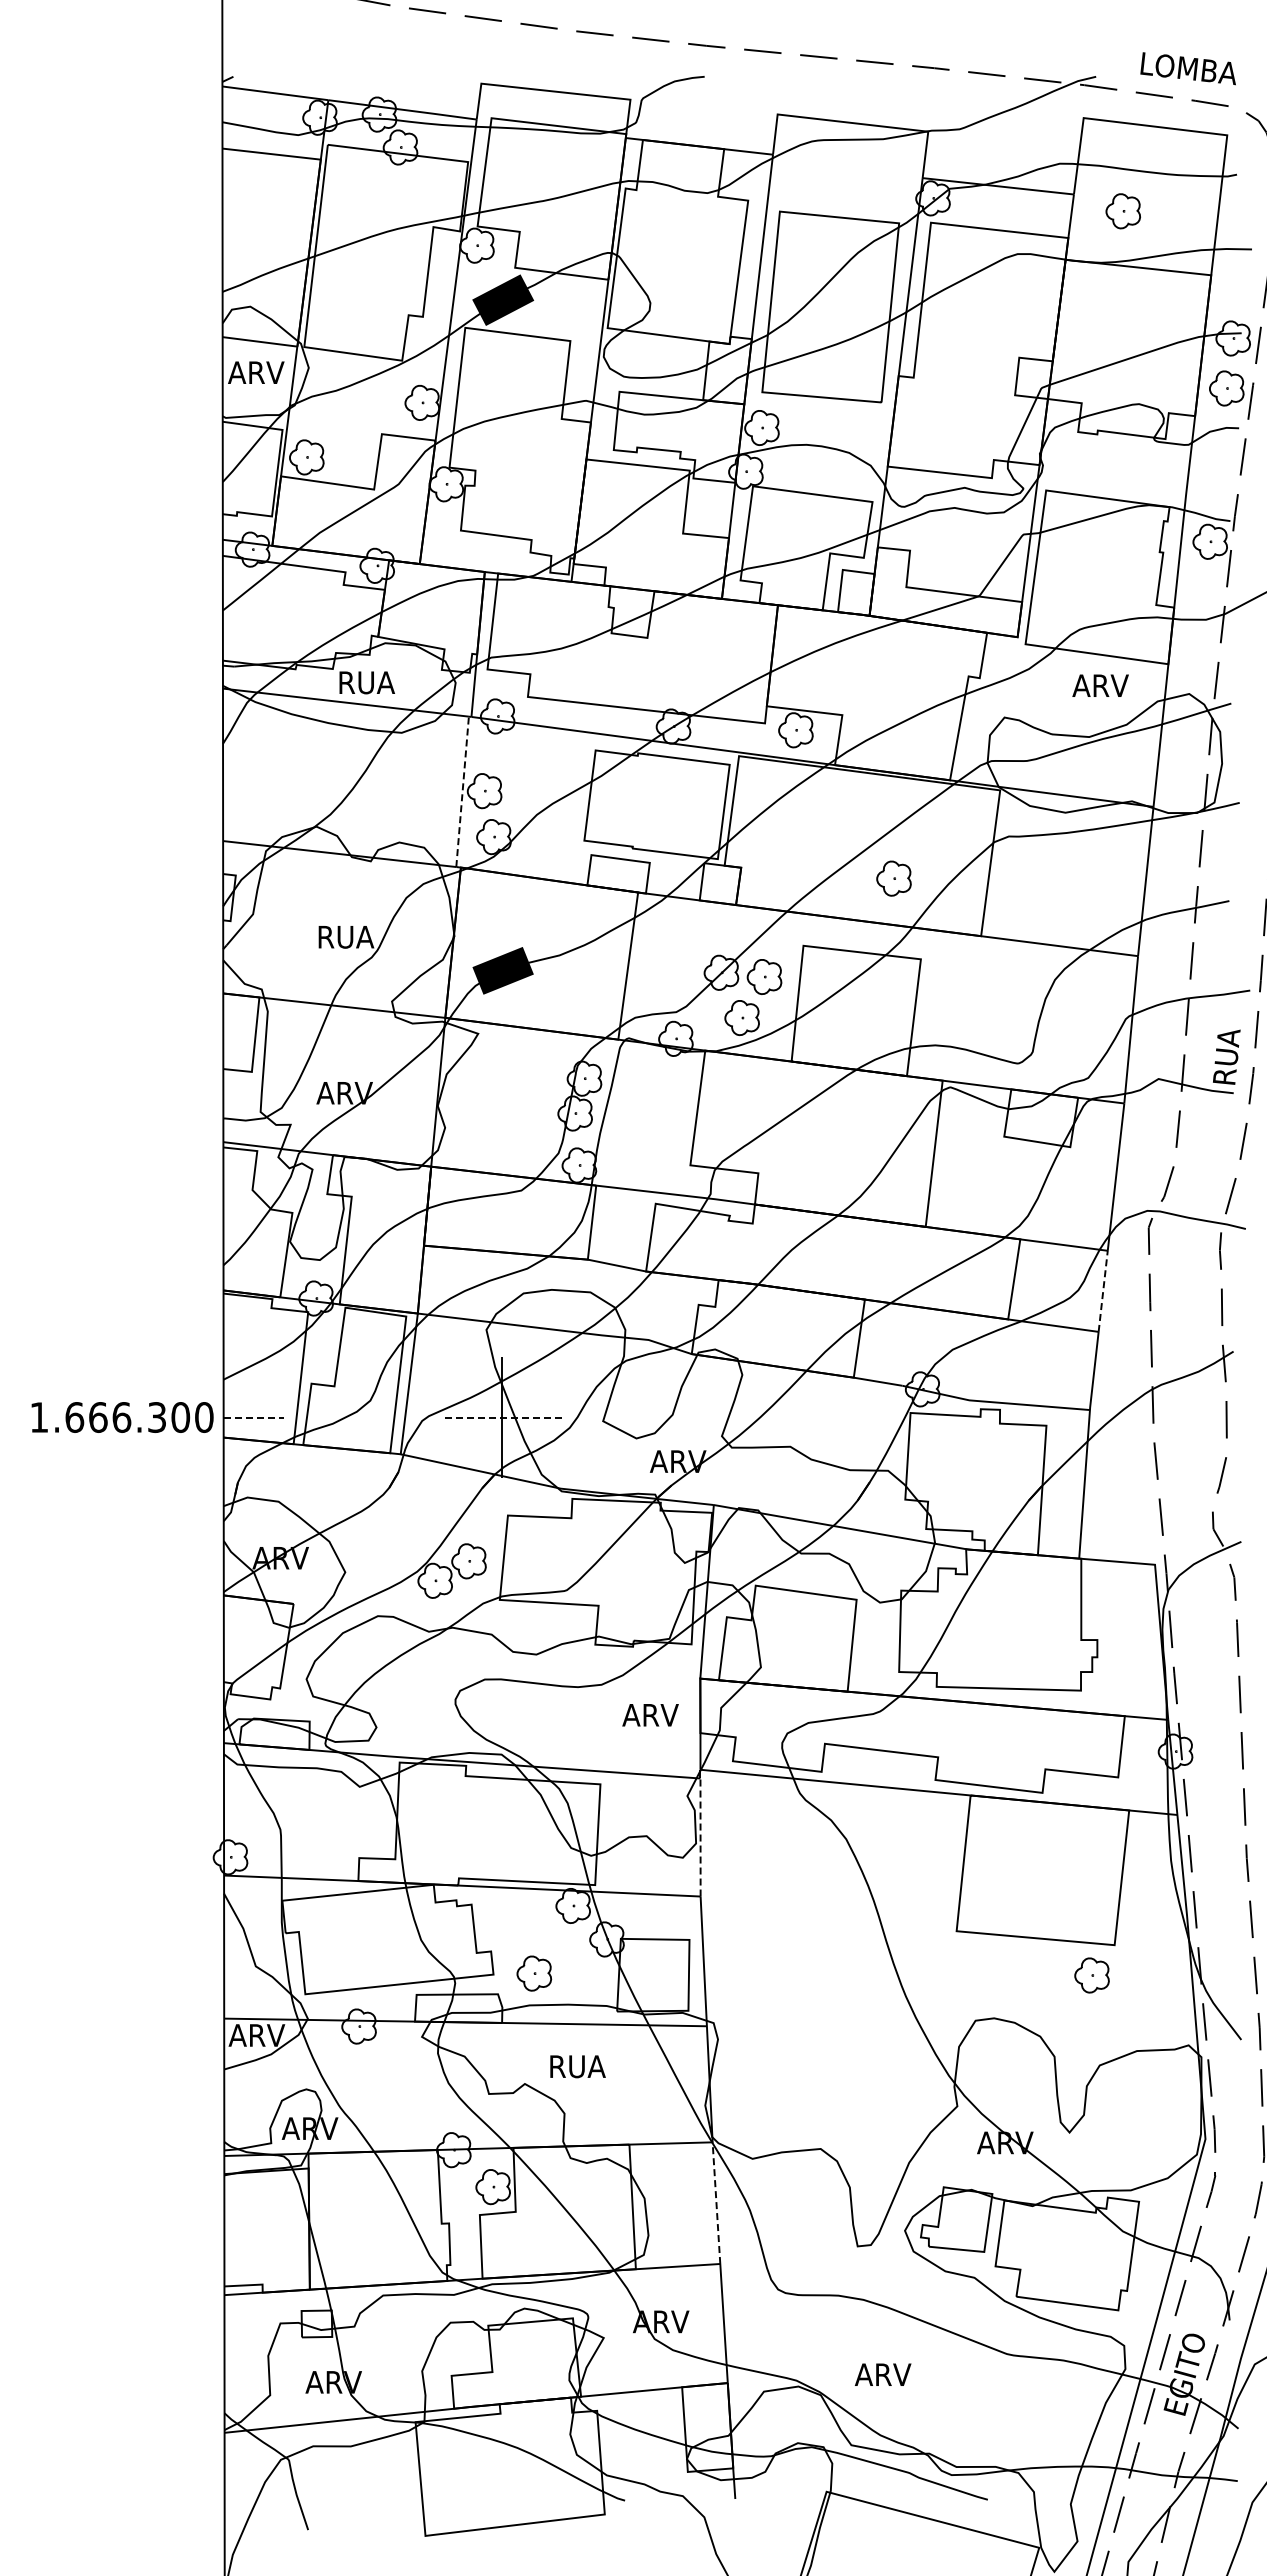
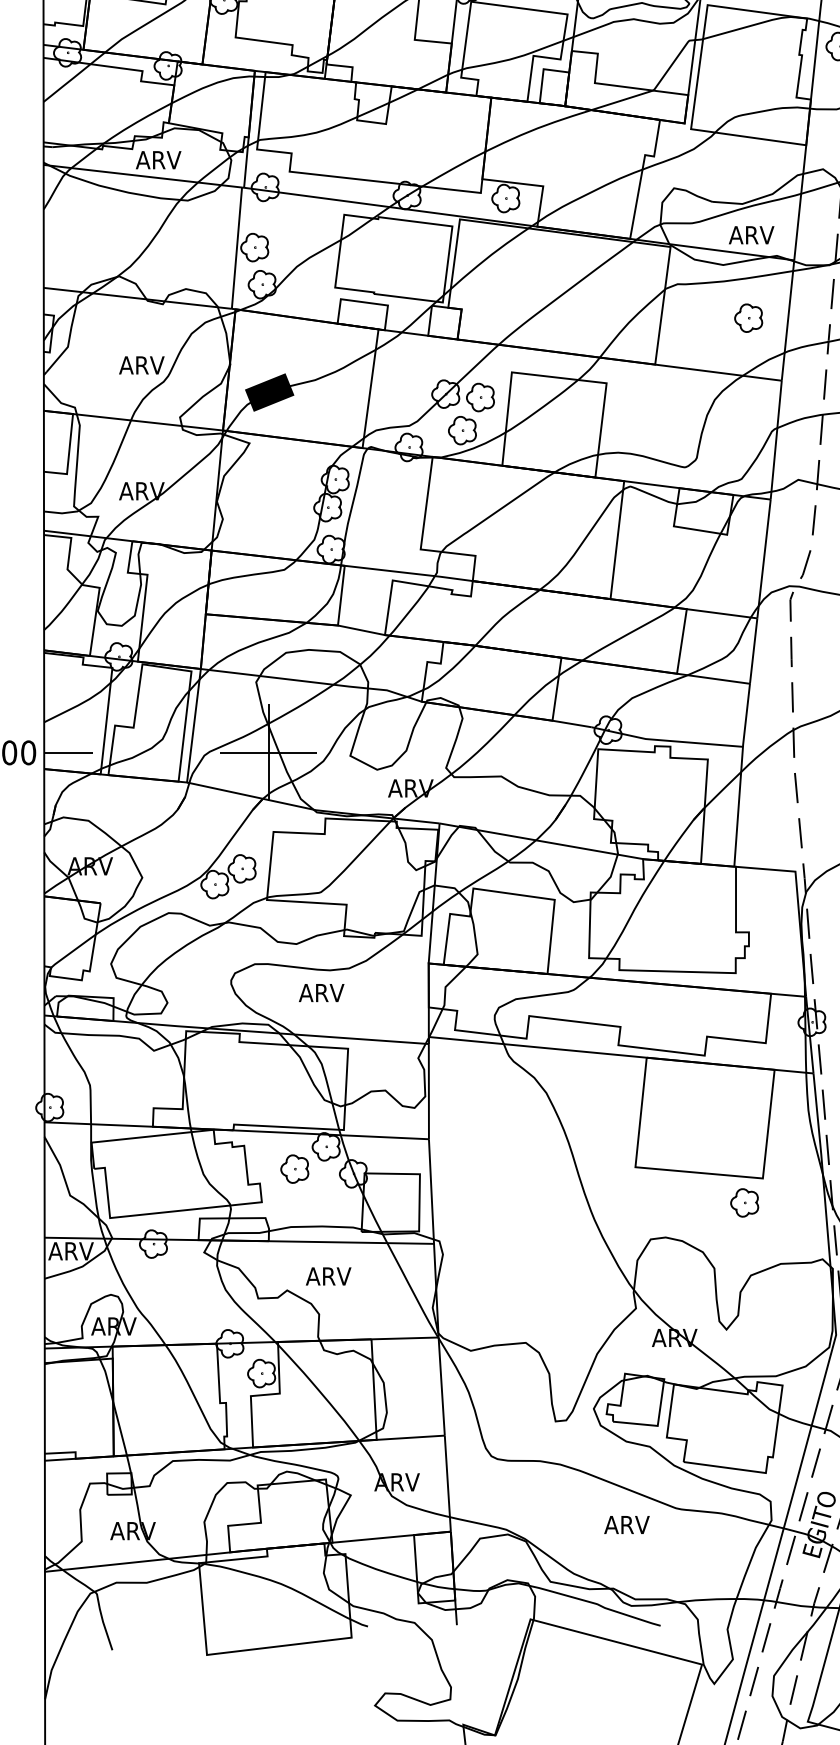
text: (366, 682) -> (159, 160), RUA -> ARV
text: (1100, 685) -> (751, 235), moved
line: (462, 791) -> (236, 247), dashed -> solid
part: (893, 878) -> (748, 318), moved
text: (345, 937) -> (142, 365), RUA -> ARV
line: (1103, 1291) -> (753, 651), dashed -> solid
line: (254, 1417) -> (69, 752), dashed -> solid
line: (501, 1417) -> (268, 752), dashed -> solid
text: (650, 1715) -> (321, 993), moved
line: (700, 1837) -> (428, 1091), dashed -> solid
part: (534, 1973) -> (294, 1169), moved
text: (576, 2066) -> (328, 1276), RUA -> ARV
line: (716, 2203) -> (441, 1386), dashed -> solid
text: (883, 2374) -> (627, 1524), moved

